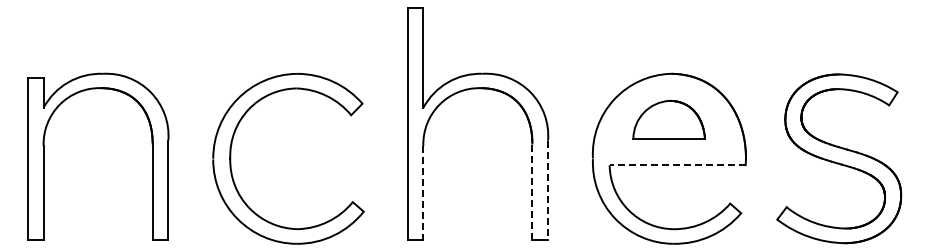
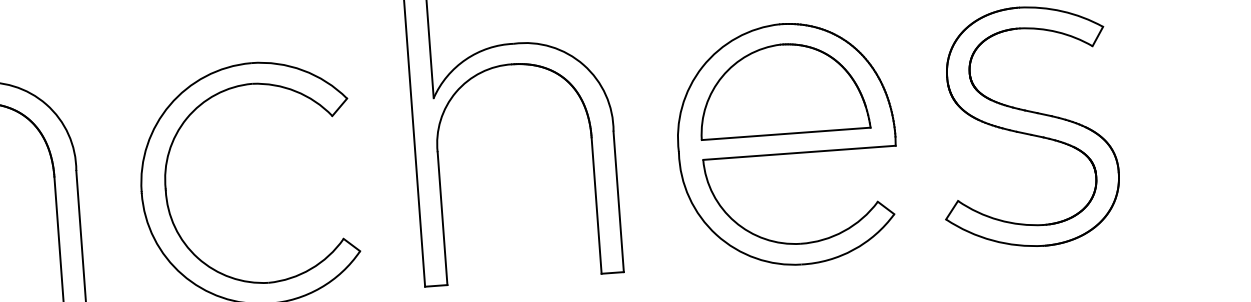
part: (668, 119) -> (781, 89), size x1.67
line: (677, 165) -> (799, 153), dashed -> solid
line: (548, 190) -> (619, 202), dashed -> solid
line: (532, 191) -> (596, 205), dashed -> solid
line: (423, 193) -> (442, 219), dashed -> solid

